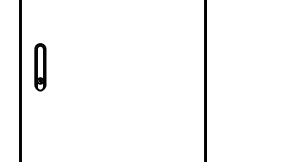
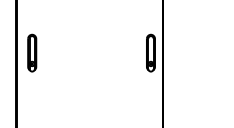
part: (190, 67) -> (151, 53), added

